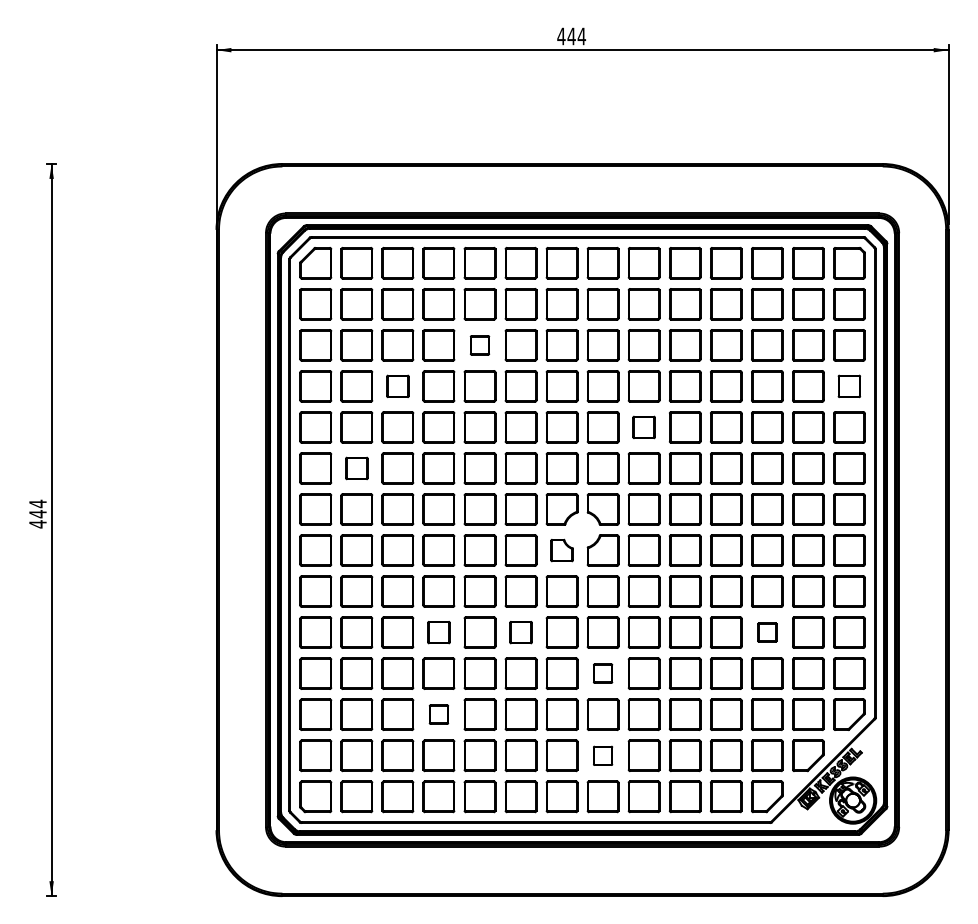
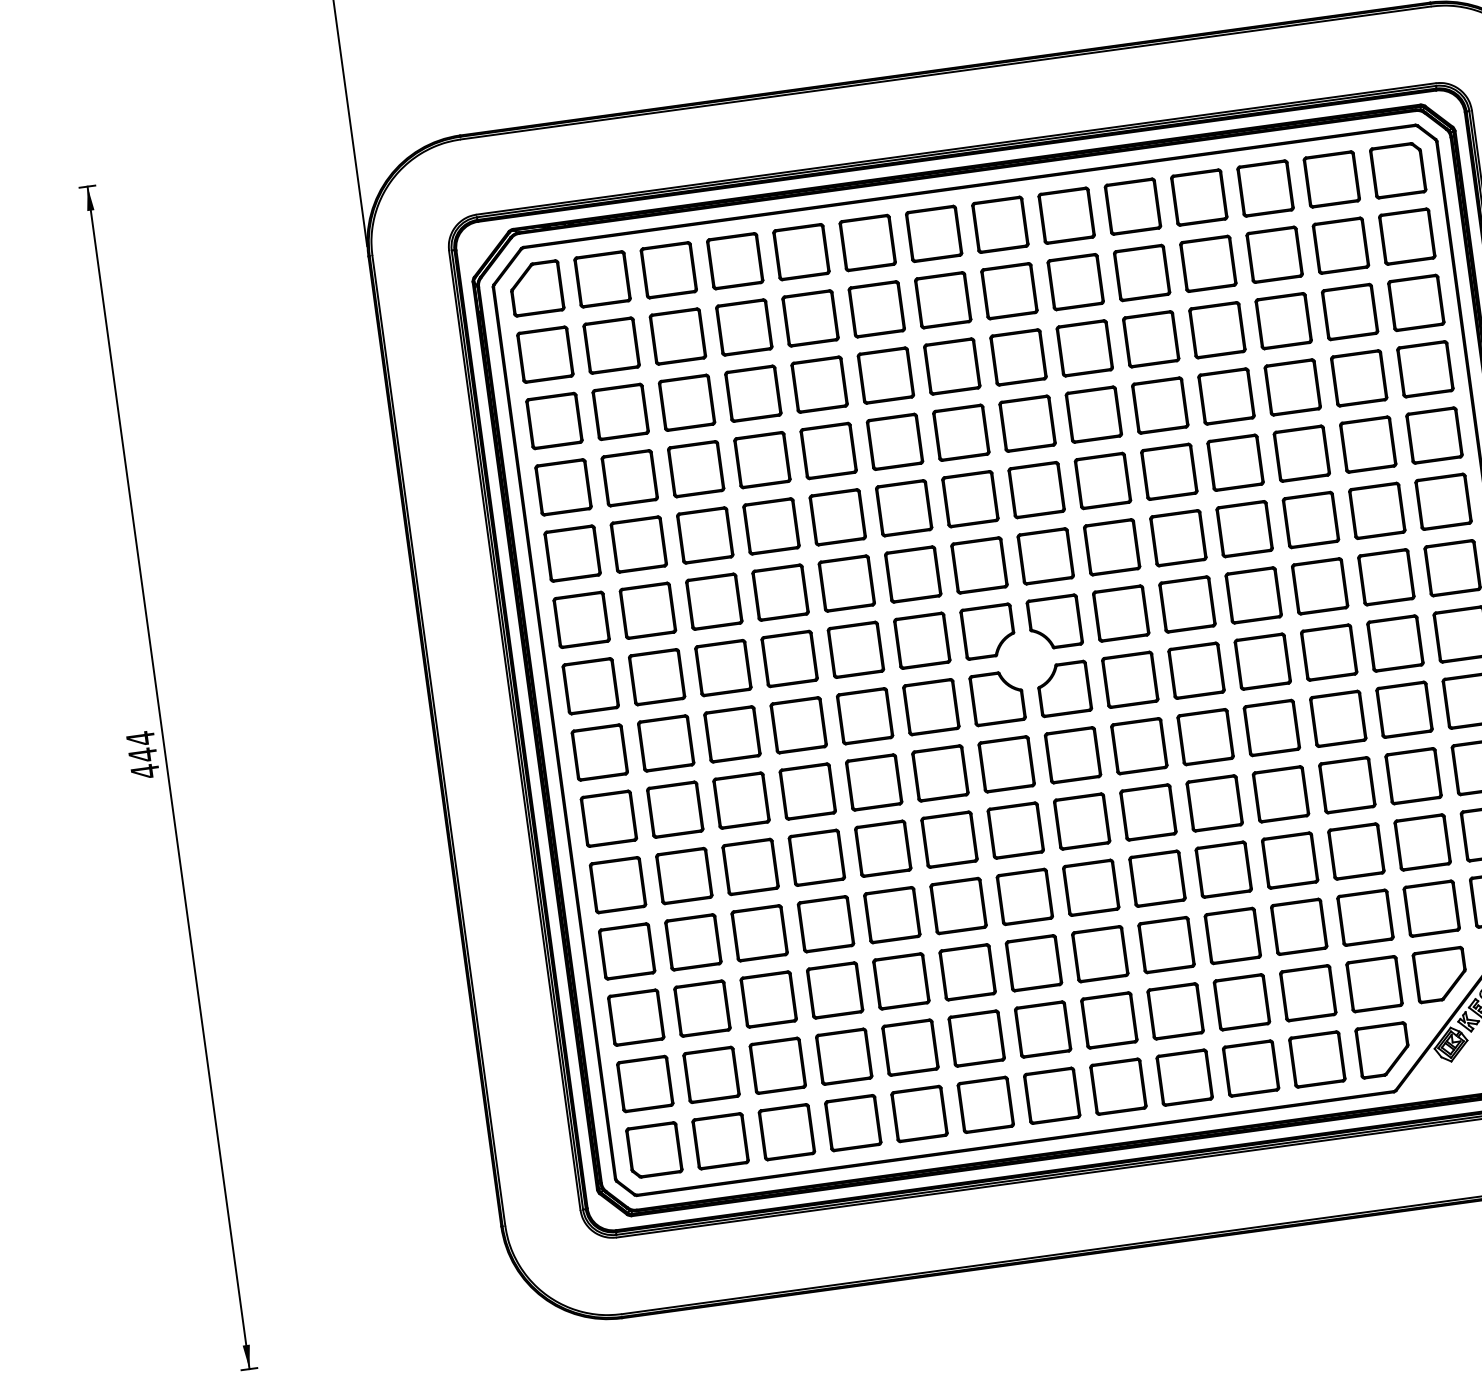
part: (479, 345) -> (818, 385), size x1.67
part: (397, 386) -> (695, 469), size x1.43
part: (849, 386) -> (1425, 369), size x1.43
part: (643, 427) -> (1101, 481), size x1.43
part: (356, 468) -> (647, 610), size x1.43
part: (561, 550) -> (996, 698), size x1.43
part: (438, 632) -> (816, 857), size x1.43
part: (520, 632) -> (948, 839), size x1.43
part: (767, 632) -> (1347, 784), size x1.67
part: (602, 673) -> (1090, 887), size x1.67
part: (438, 714) -> (834, 990), size x1.67
part: (602, 755) -> (1108, 1020), size x1.67

